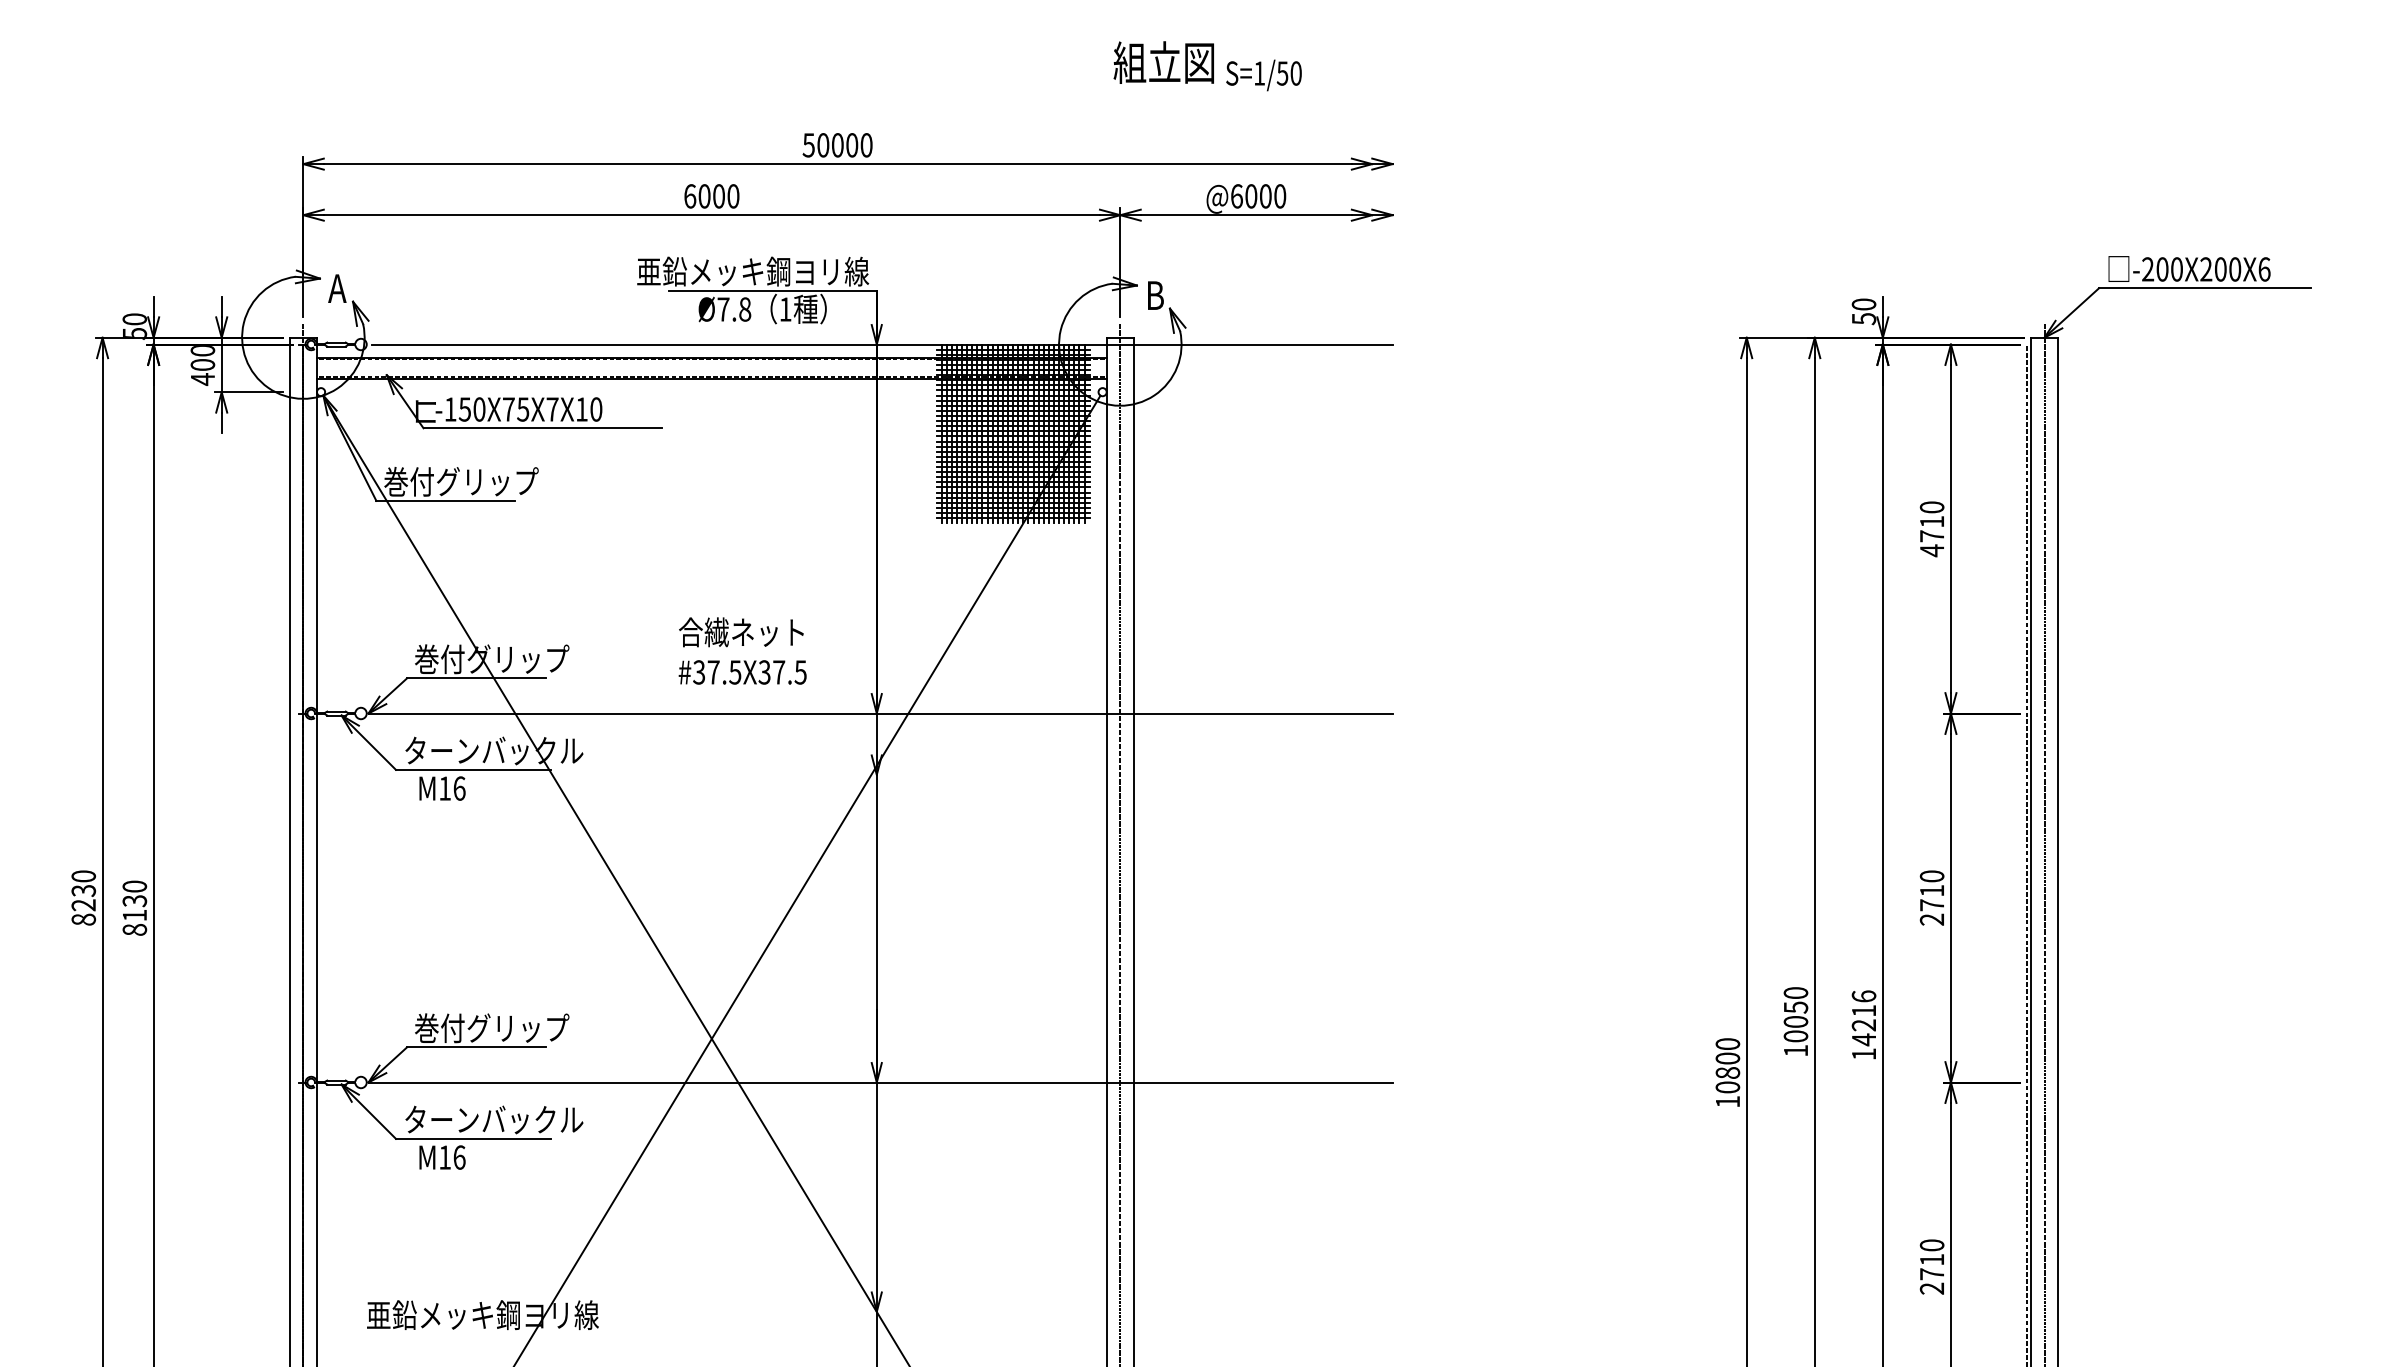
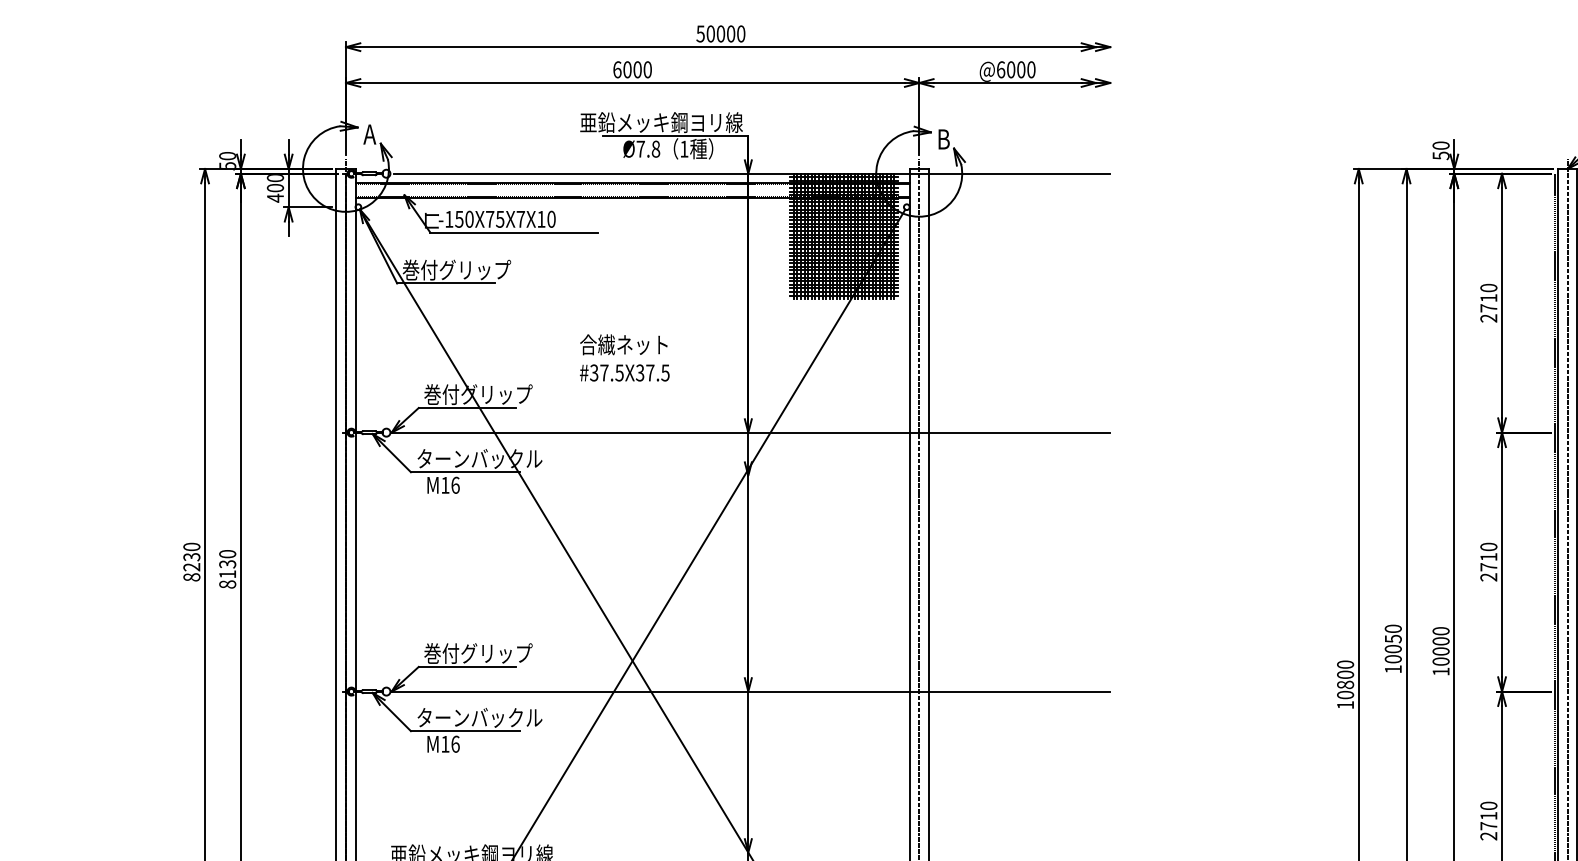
text: (1931, 550) -> (1488, 318), 4710 -> 2710
text: (742, 650) -> (624, 357), moved
text: (1863, 1018) -> (1440, 646), 14216 -> 10000

